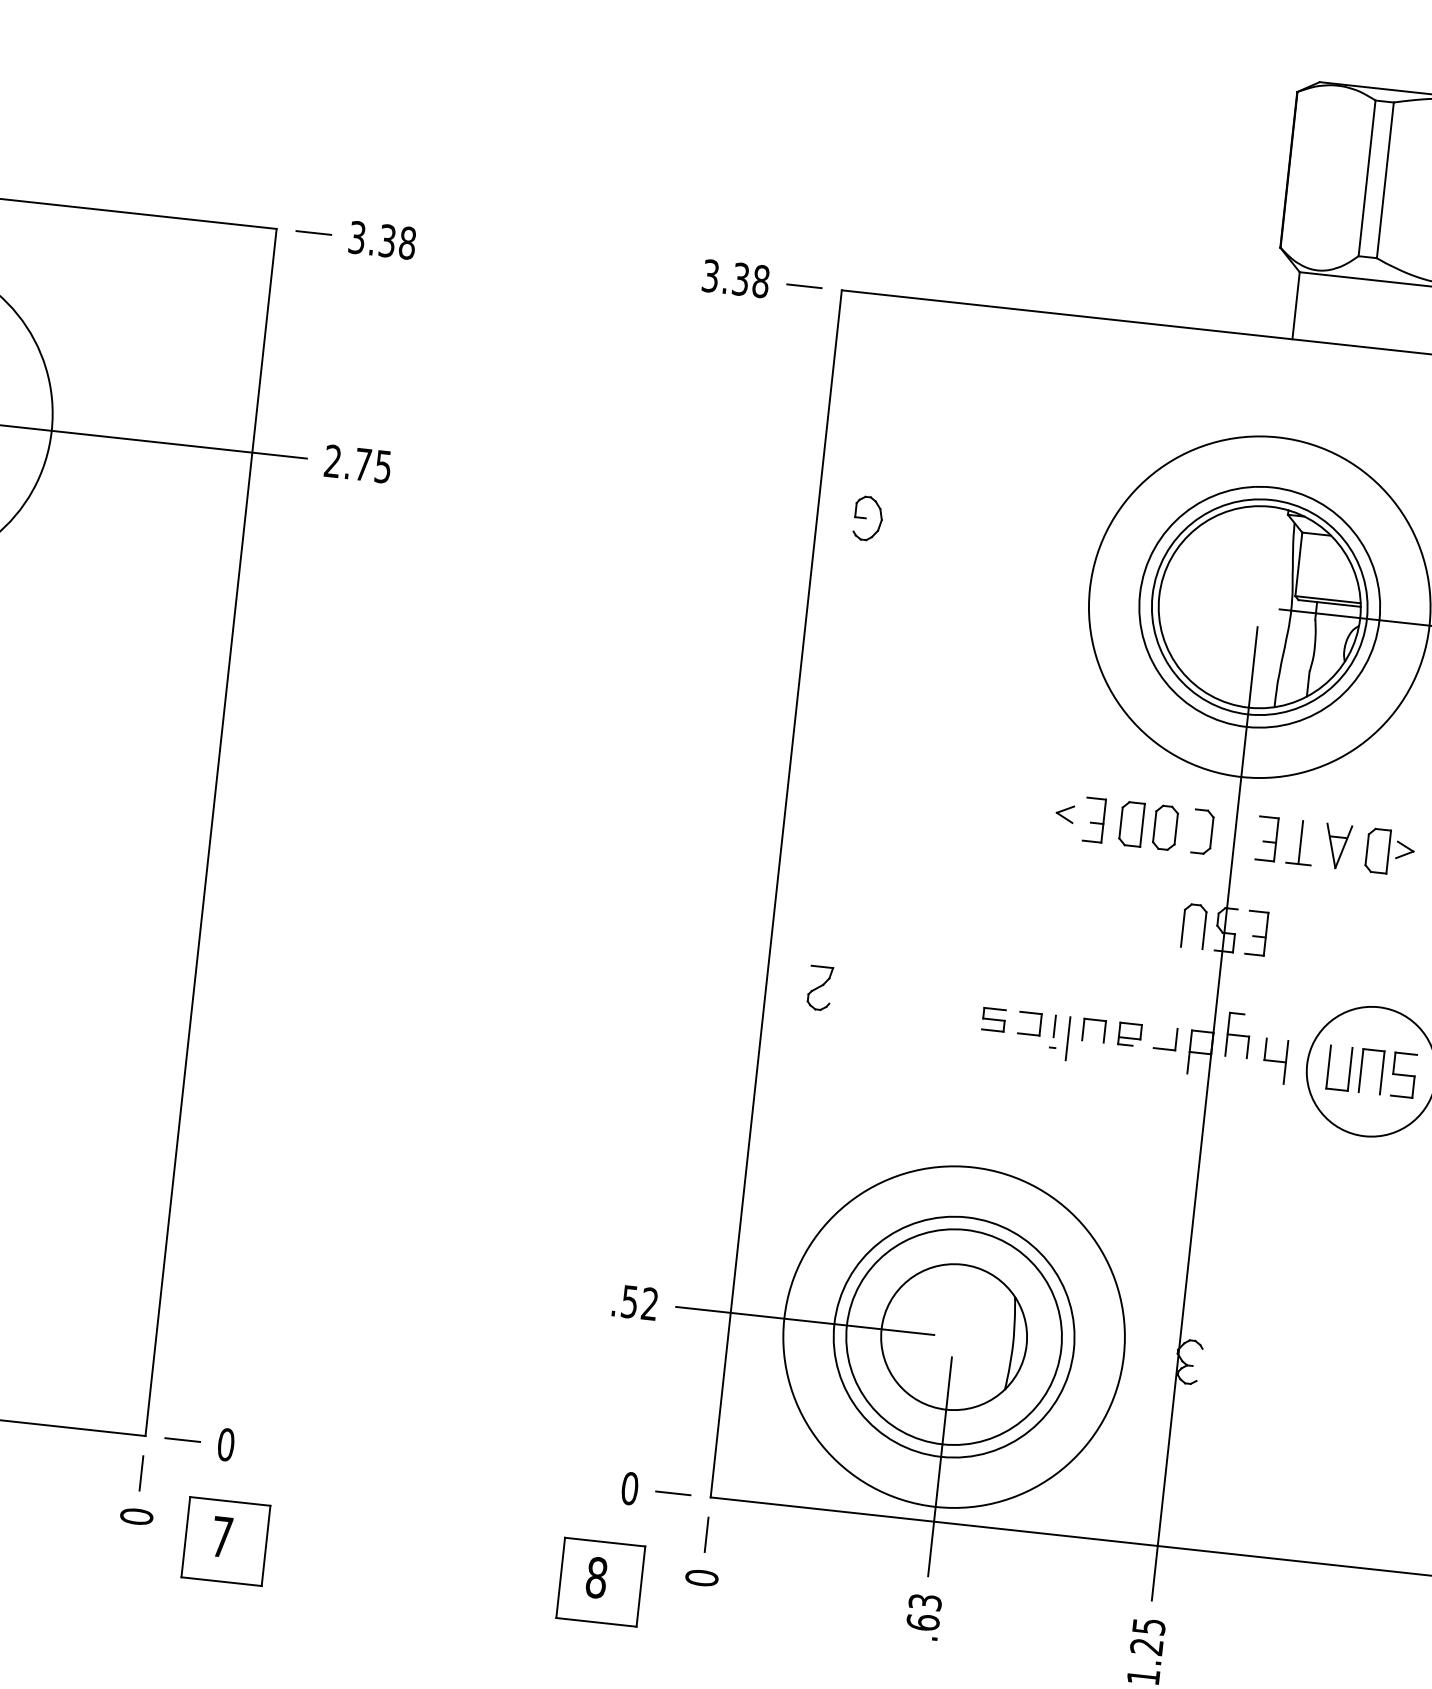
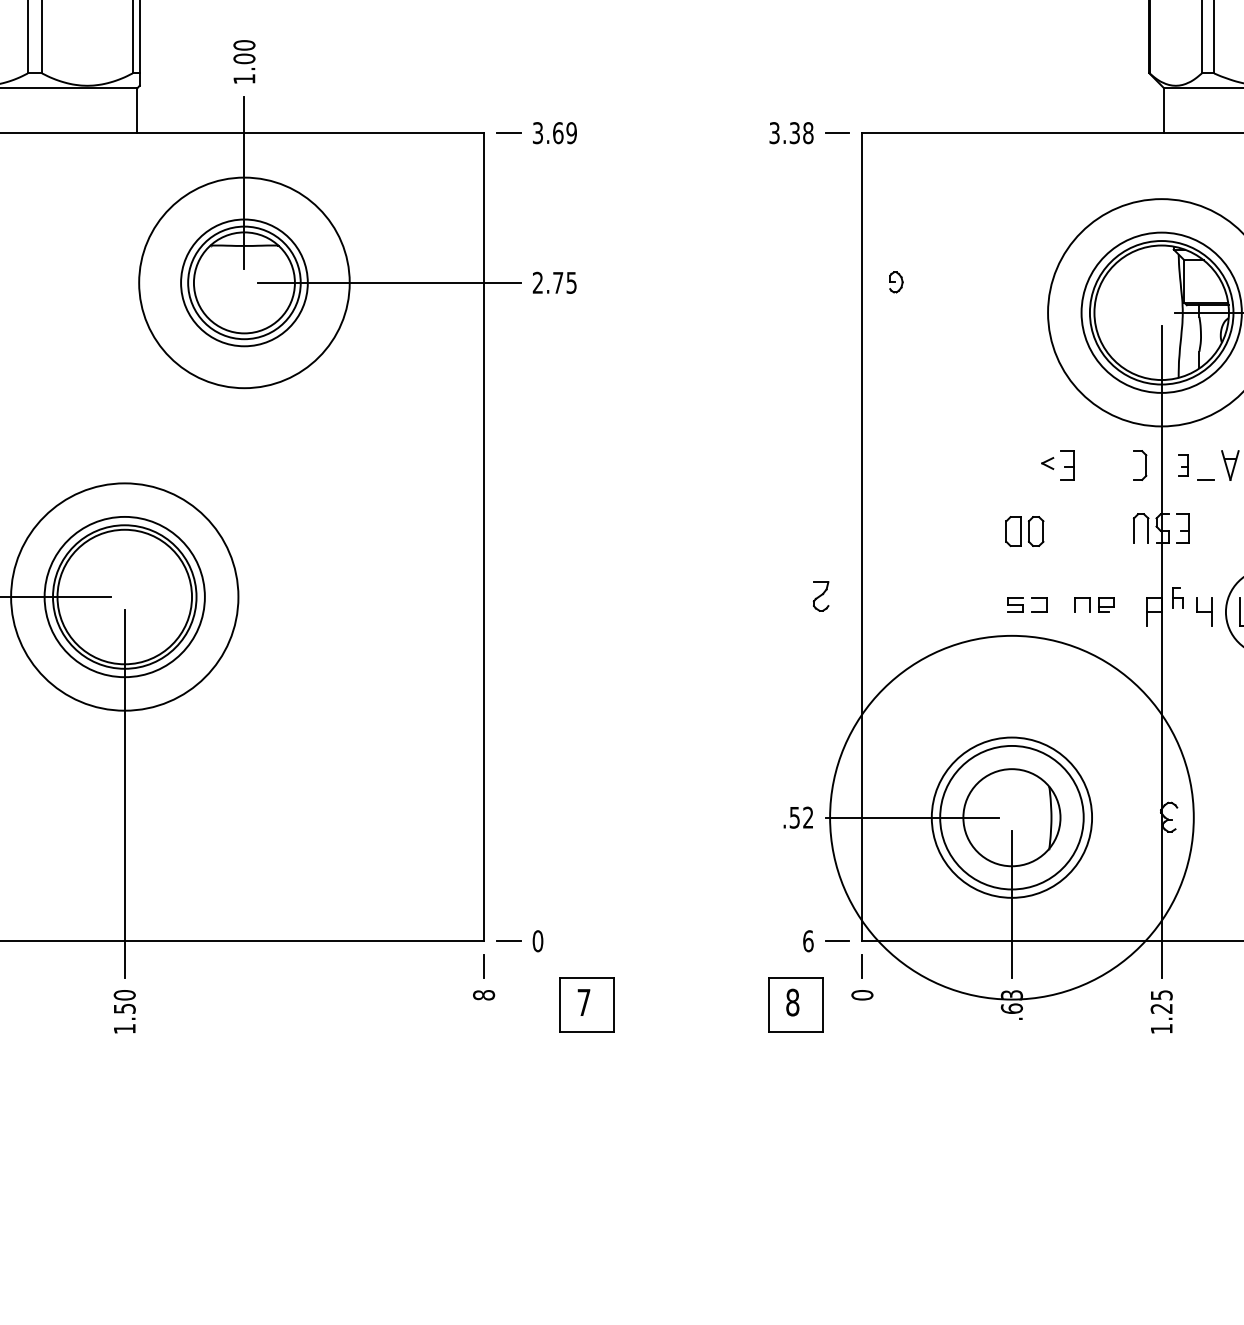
text: (396, 242) -> (564, 133), 3.38 -> 3.69
part: (868, 518) -> (896, 282), size x0.7
part: (1148, 825) -> (1024, 531), moved
part: (1266, 838) -> (1182, 465), size x0.7
line: (1300, 842) -> (1205, 465), removed
part: (819, 988) -> (820, 596), moved
part: (1238, 1035) -> (1178, 597), size x0.7
part: (1060, 1037) -> (1060, 611), removed
part: (1176, 1039) -> (1137, 604), removed
circle: (953, 1336) -> (1011, 817), size x1.6
text: (630, 1487) -> (808, 940), 0 -> 6
text: (135, 1516) -> (483, 995), 0 -> 8
part: (225, 1540) -> (586, 1004), moved

